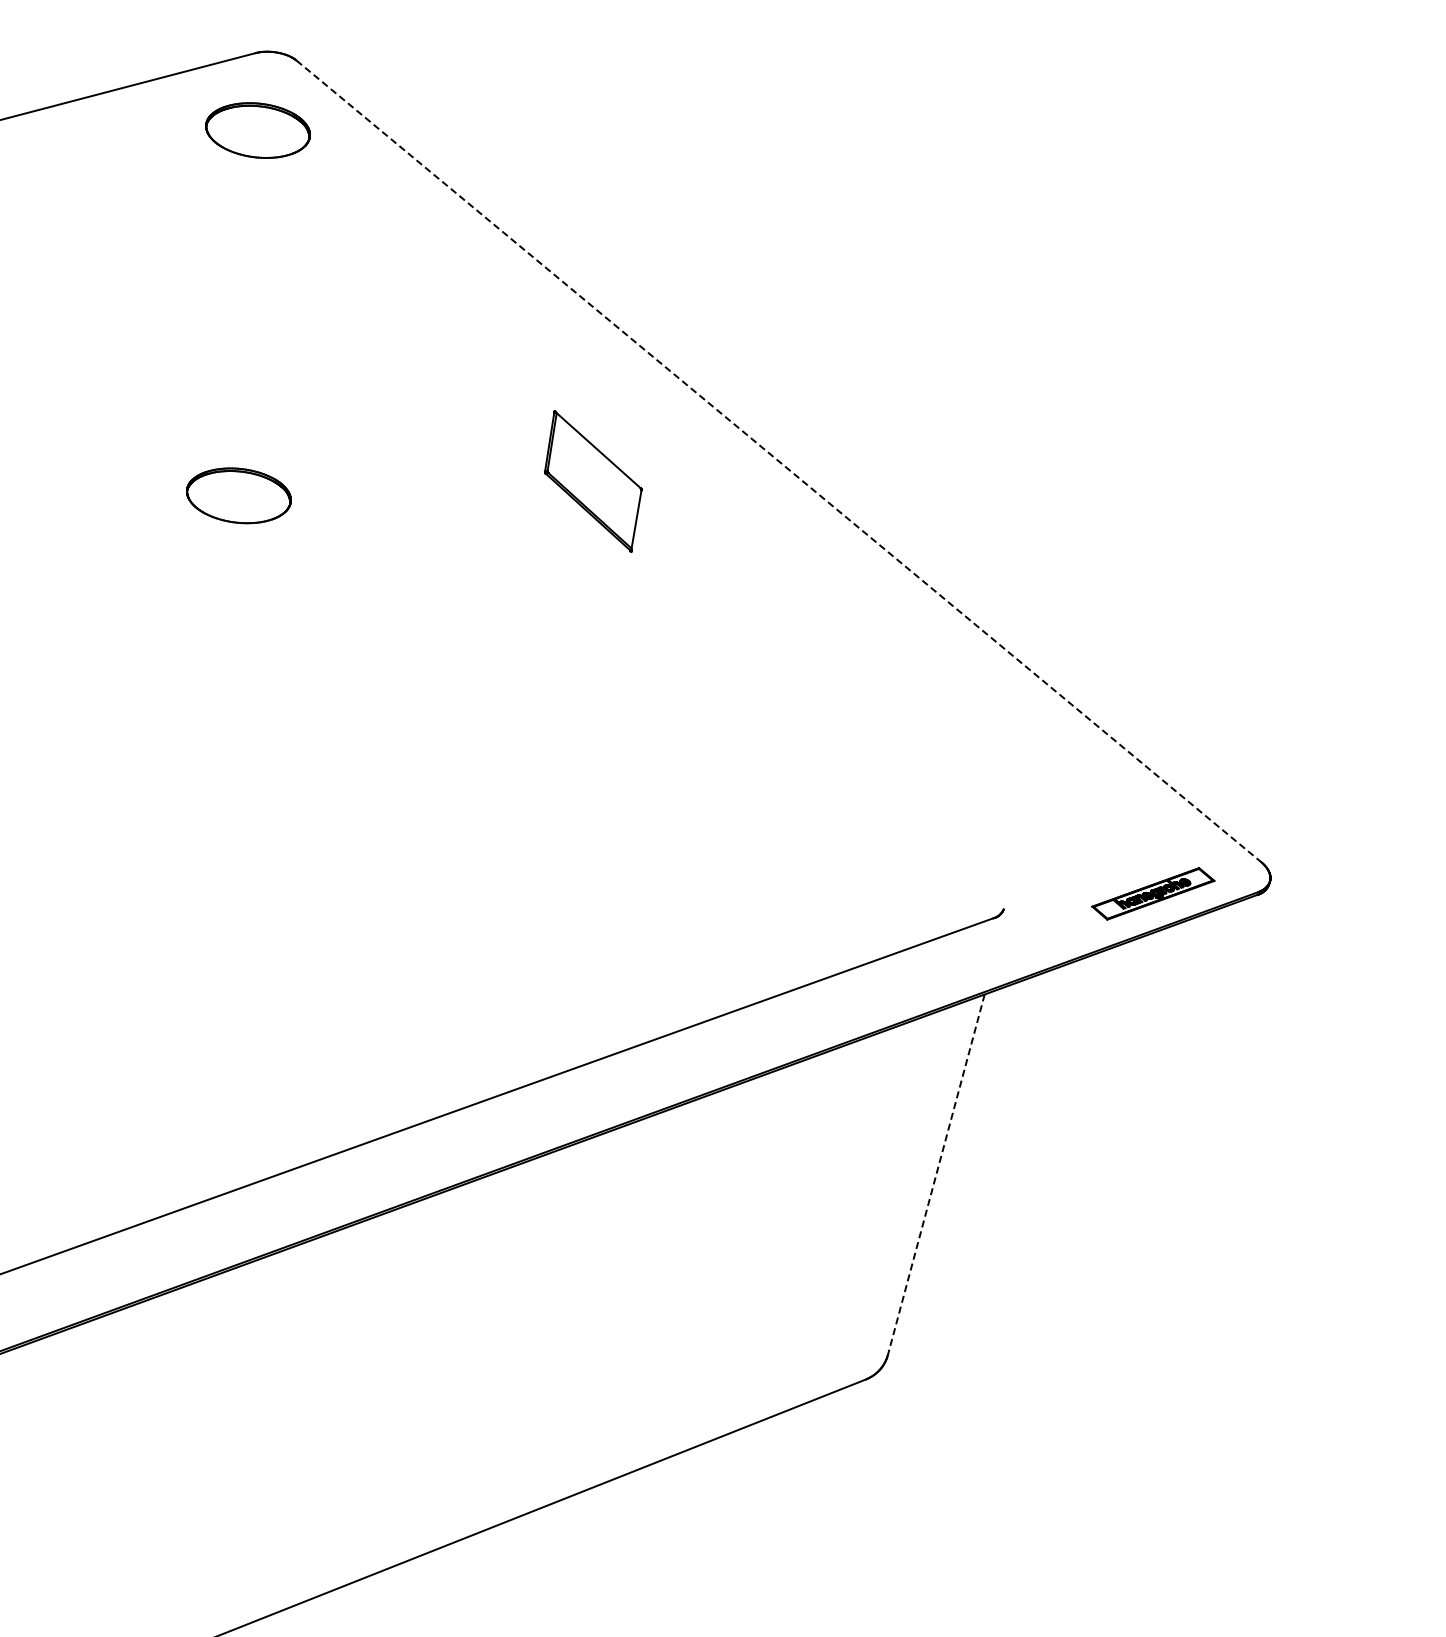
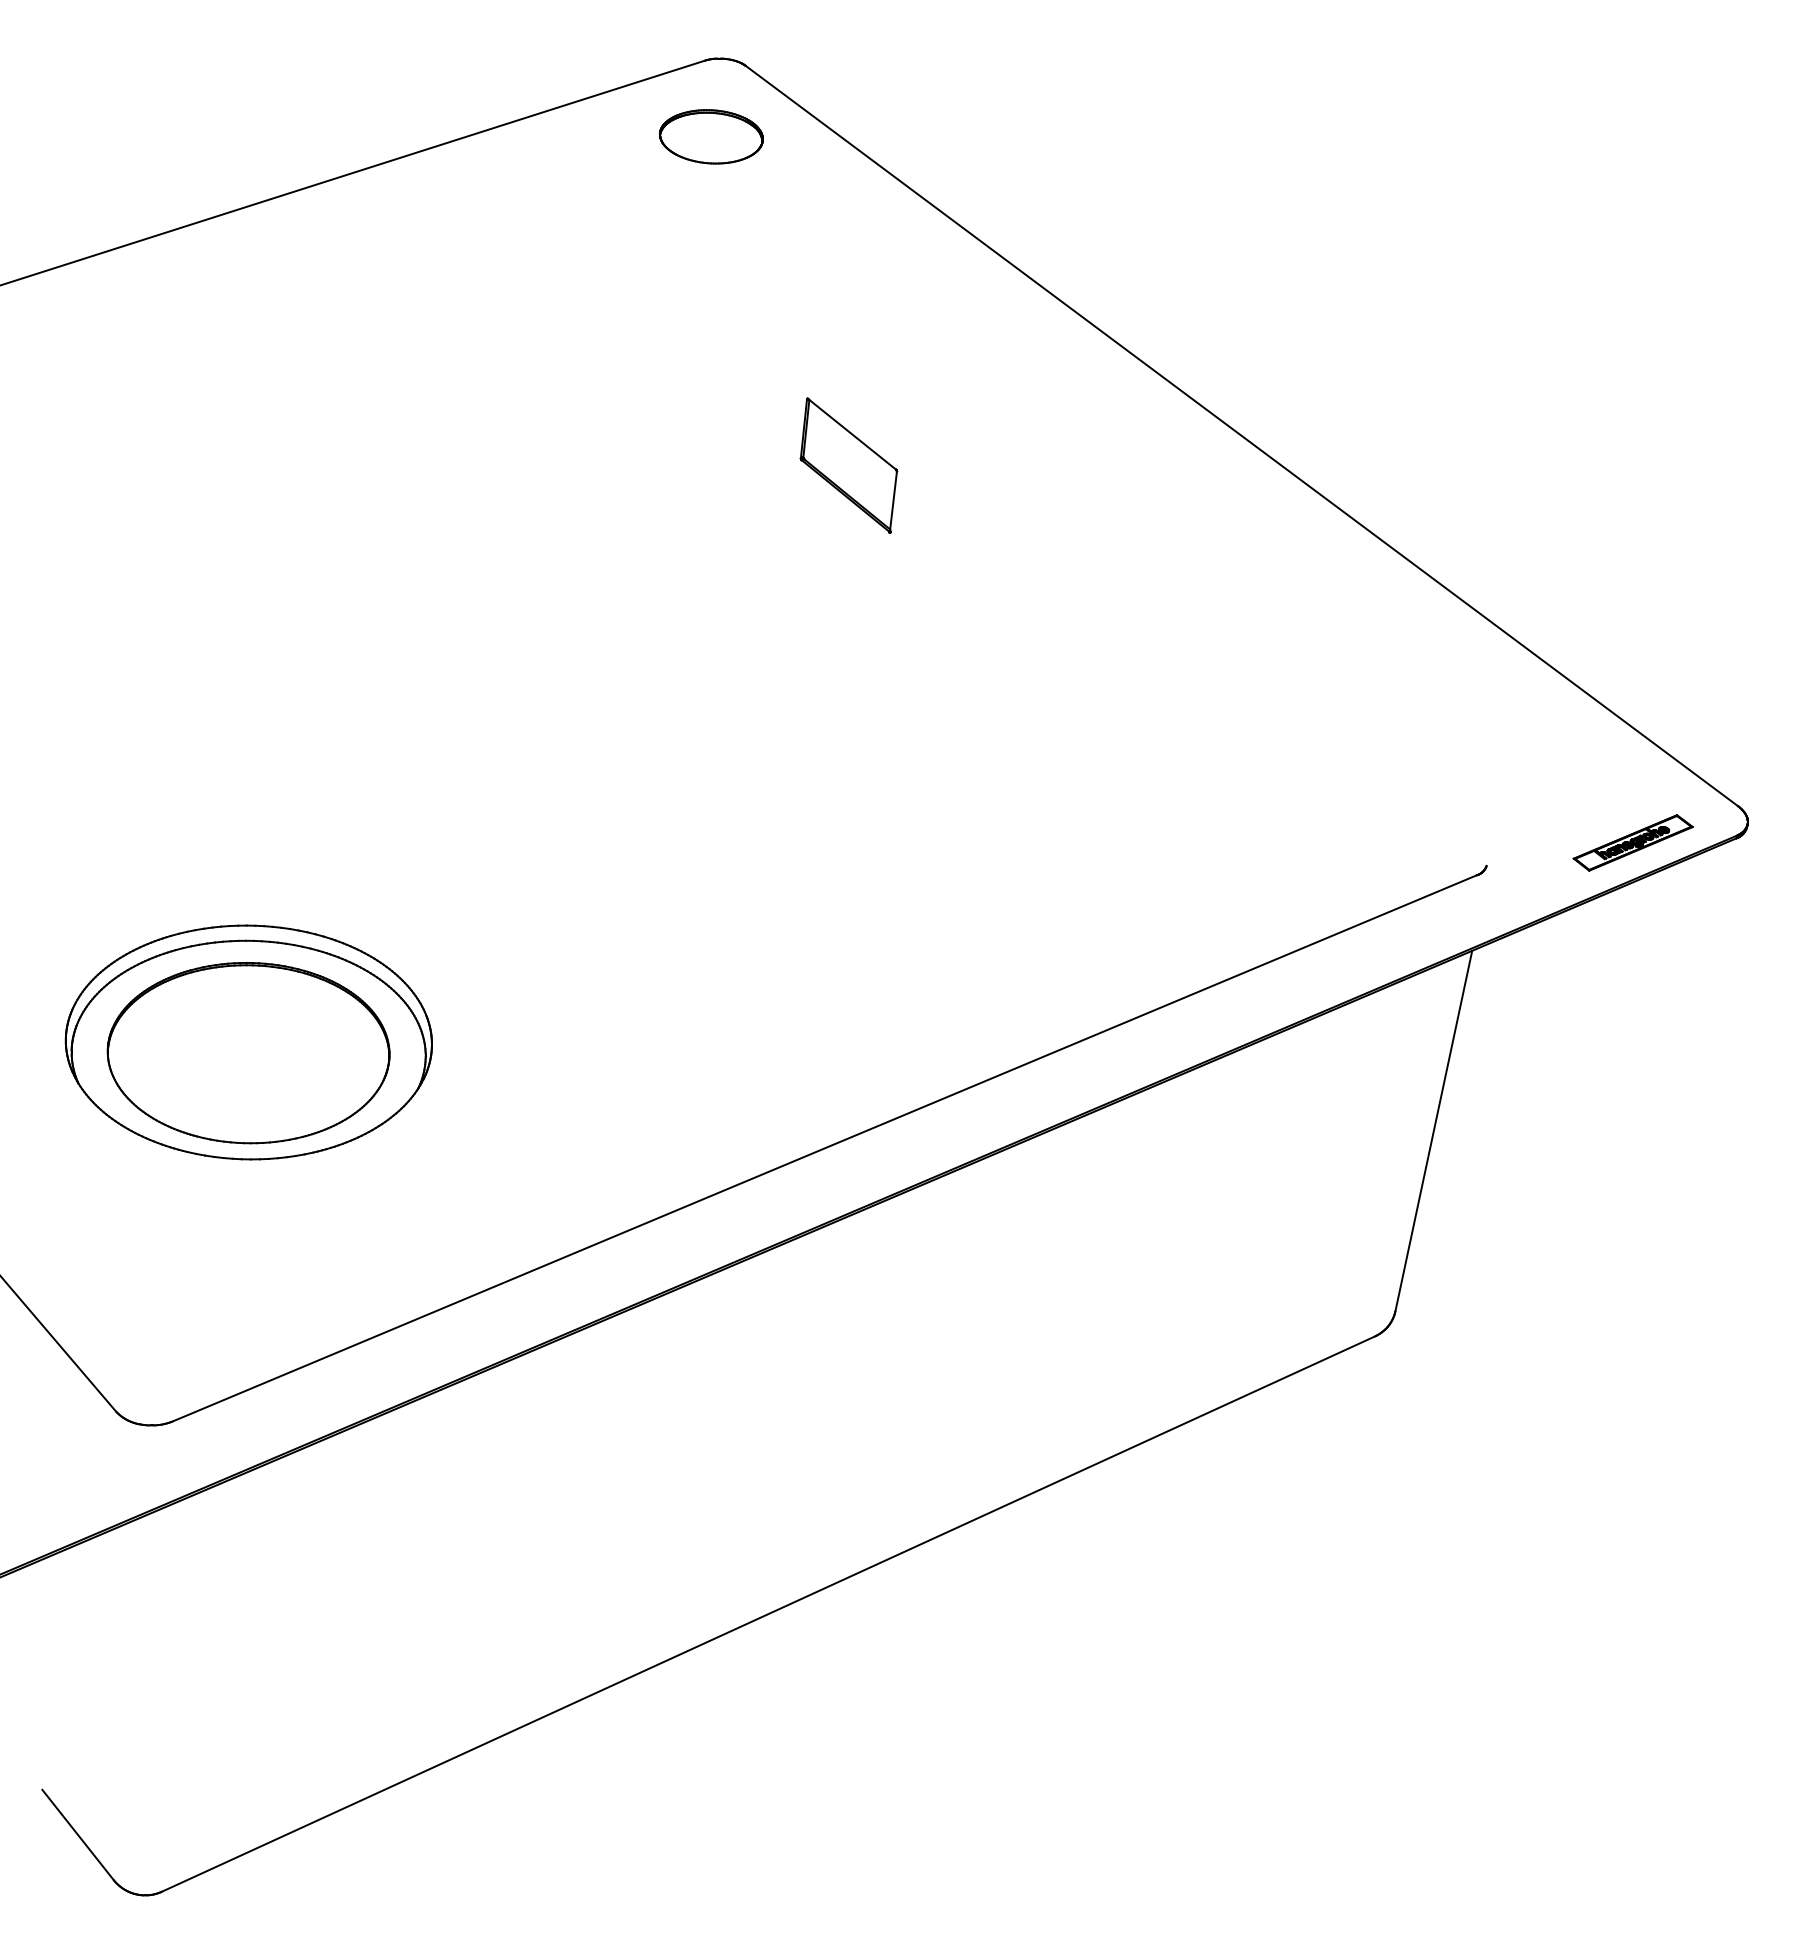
line: (778, 460) -> (1241, 435), dashed -> solid
part: (592, 481) -> (848, 465), moved
part: (239, 495) -> (711, 497), removed
line: (935, 1175) -> (1433, 1131), dashed -> solid

